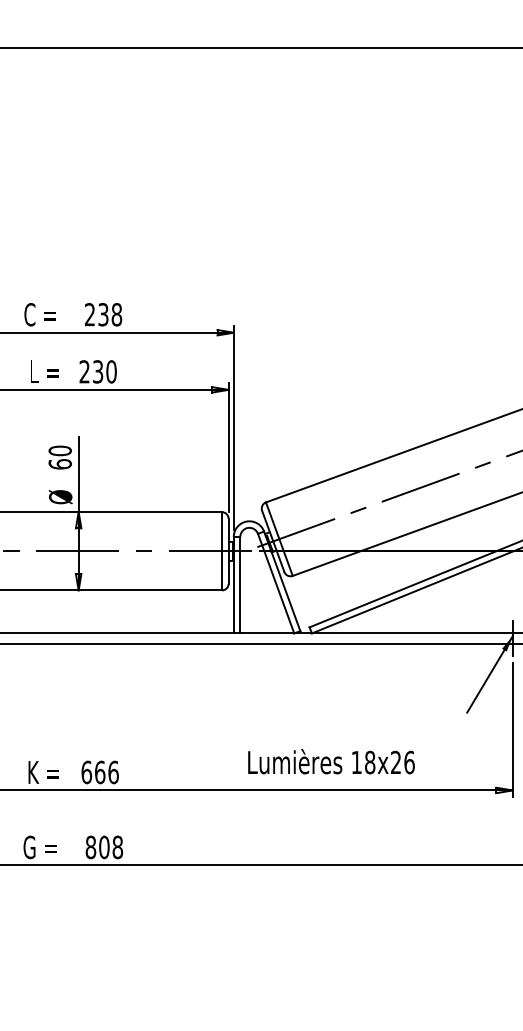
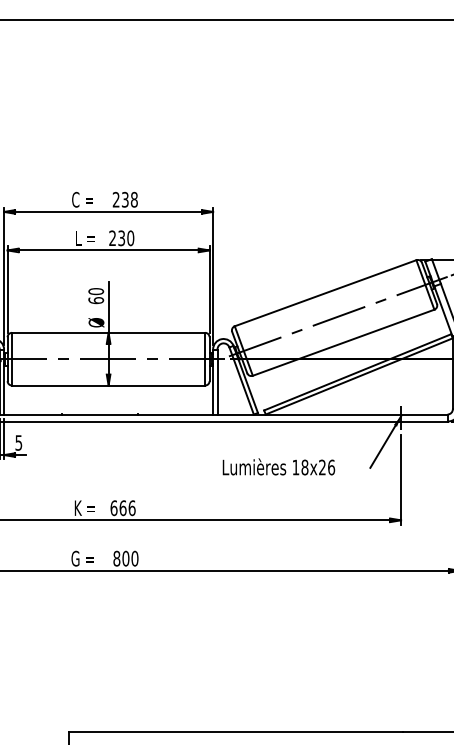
text: (330, 761) -> (278, 466), moved
text: (117, 847) -> (134, 558), 808 -> 800

